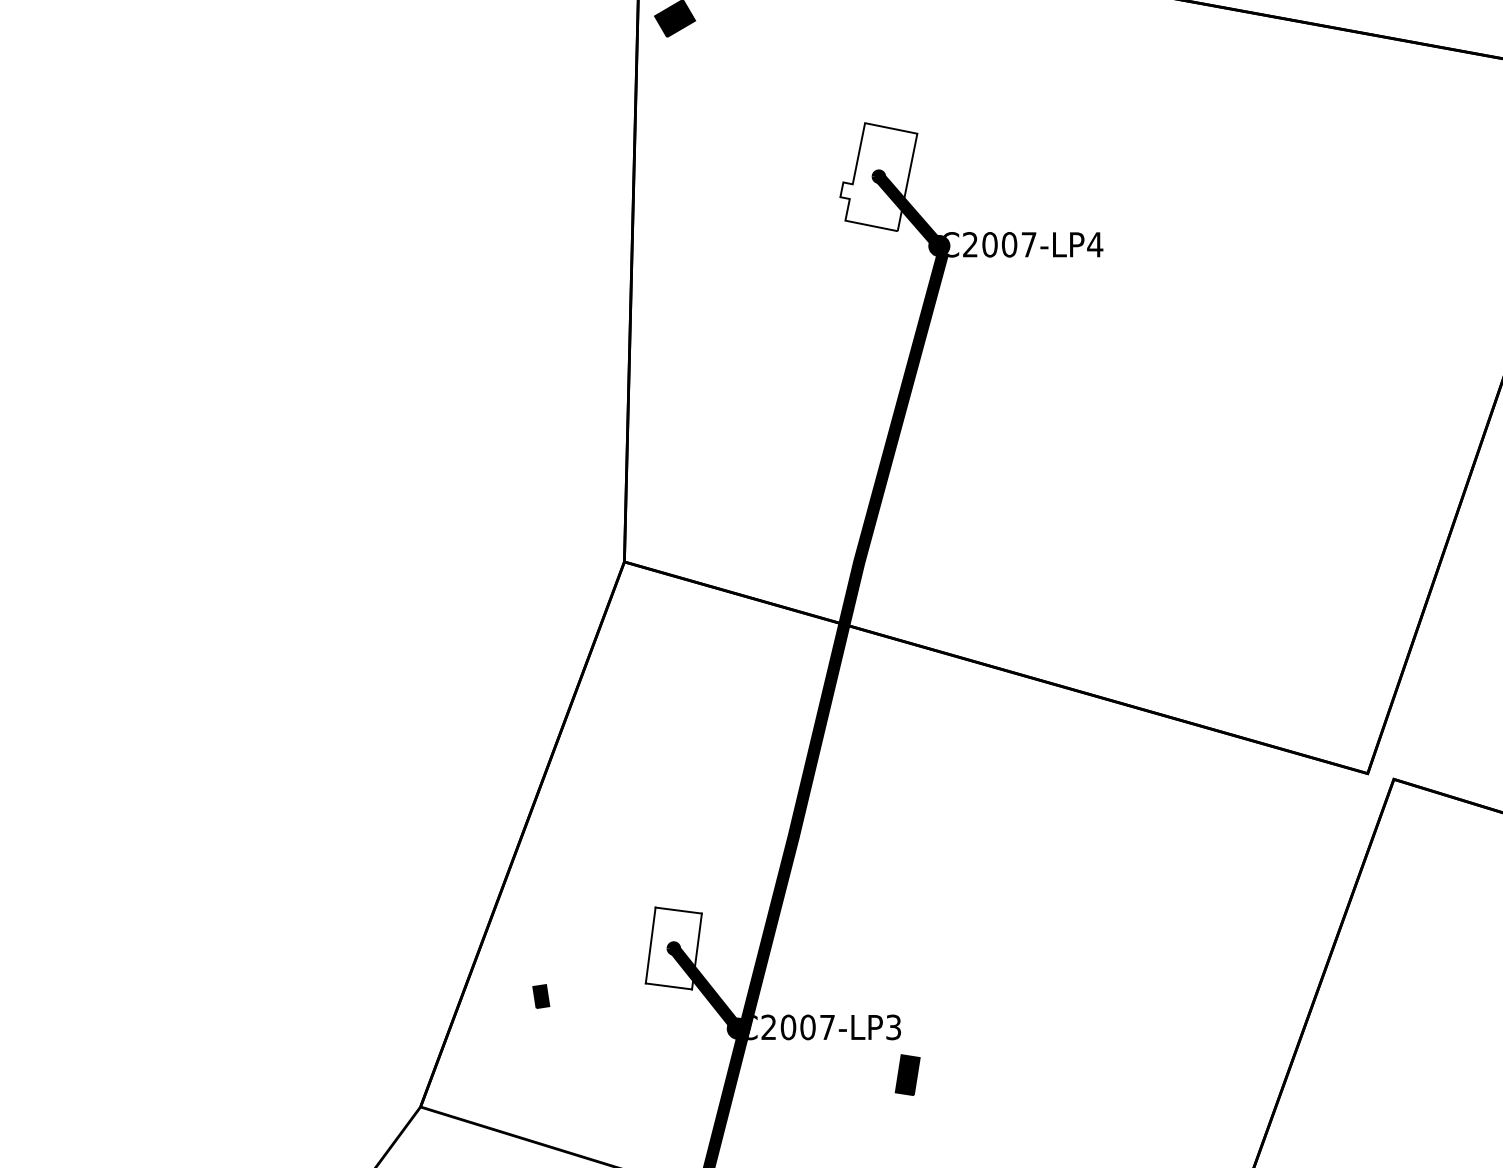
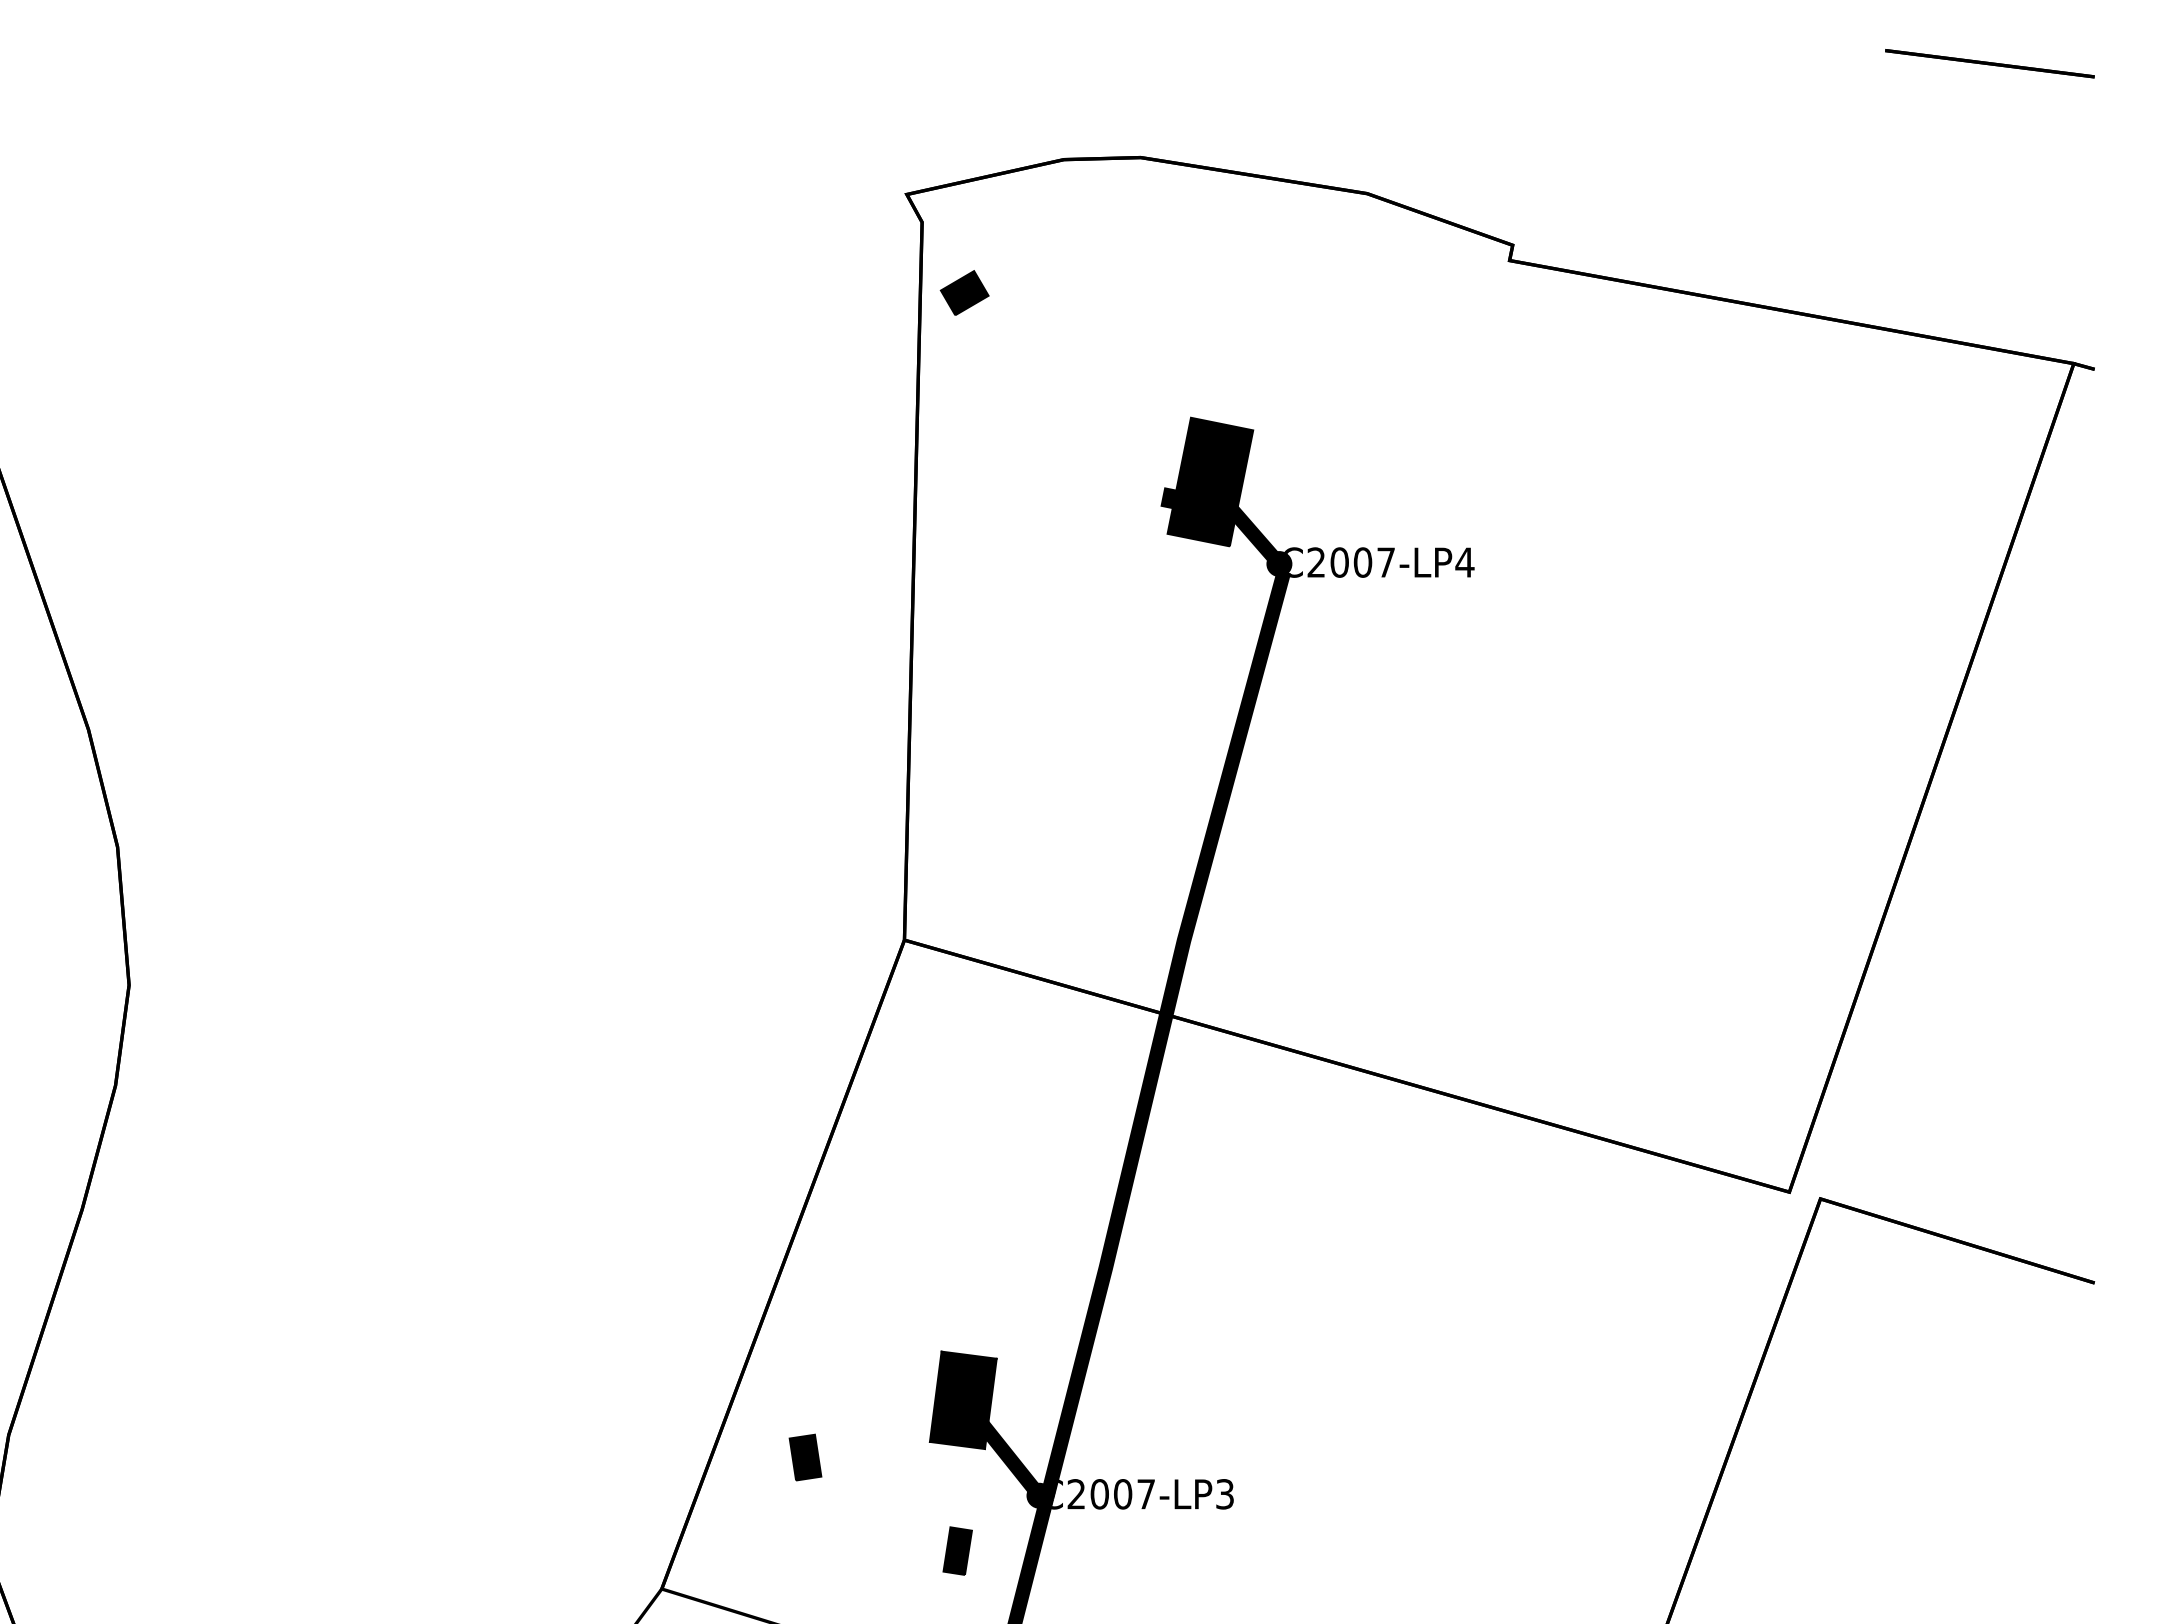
fill: (878, 176) -> (1207, 481), added
fill: (673, 948) -> (962, 1400), added
part: (541, 996) -> (805, 1457), size x1.67
part: (907, 1074) -> (957, 1550), moved

